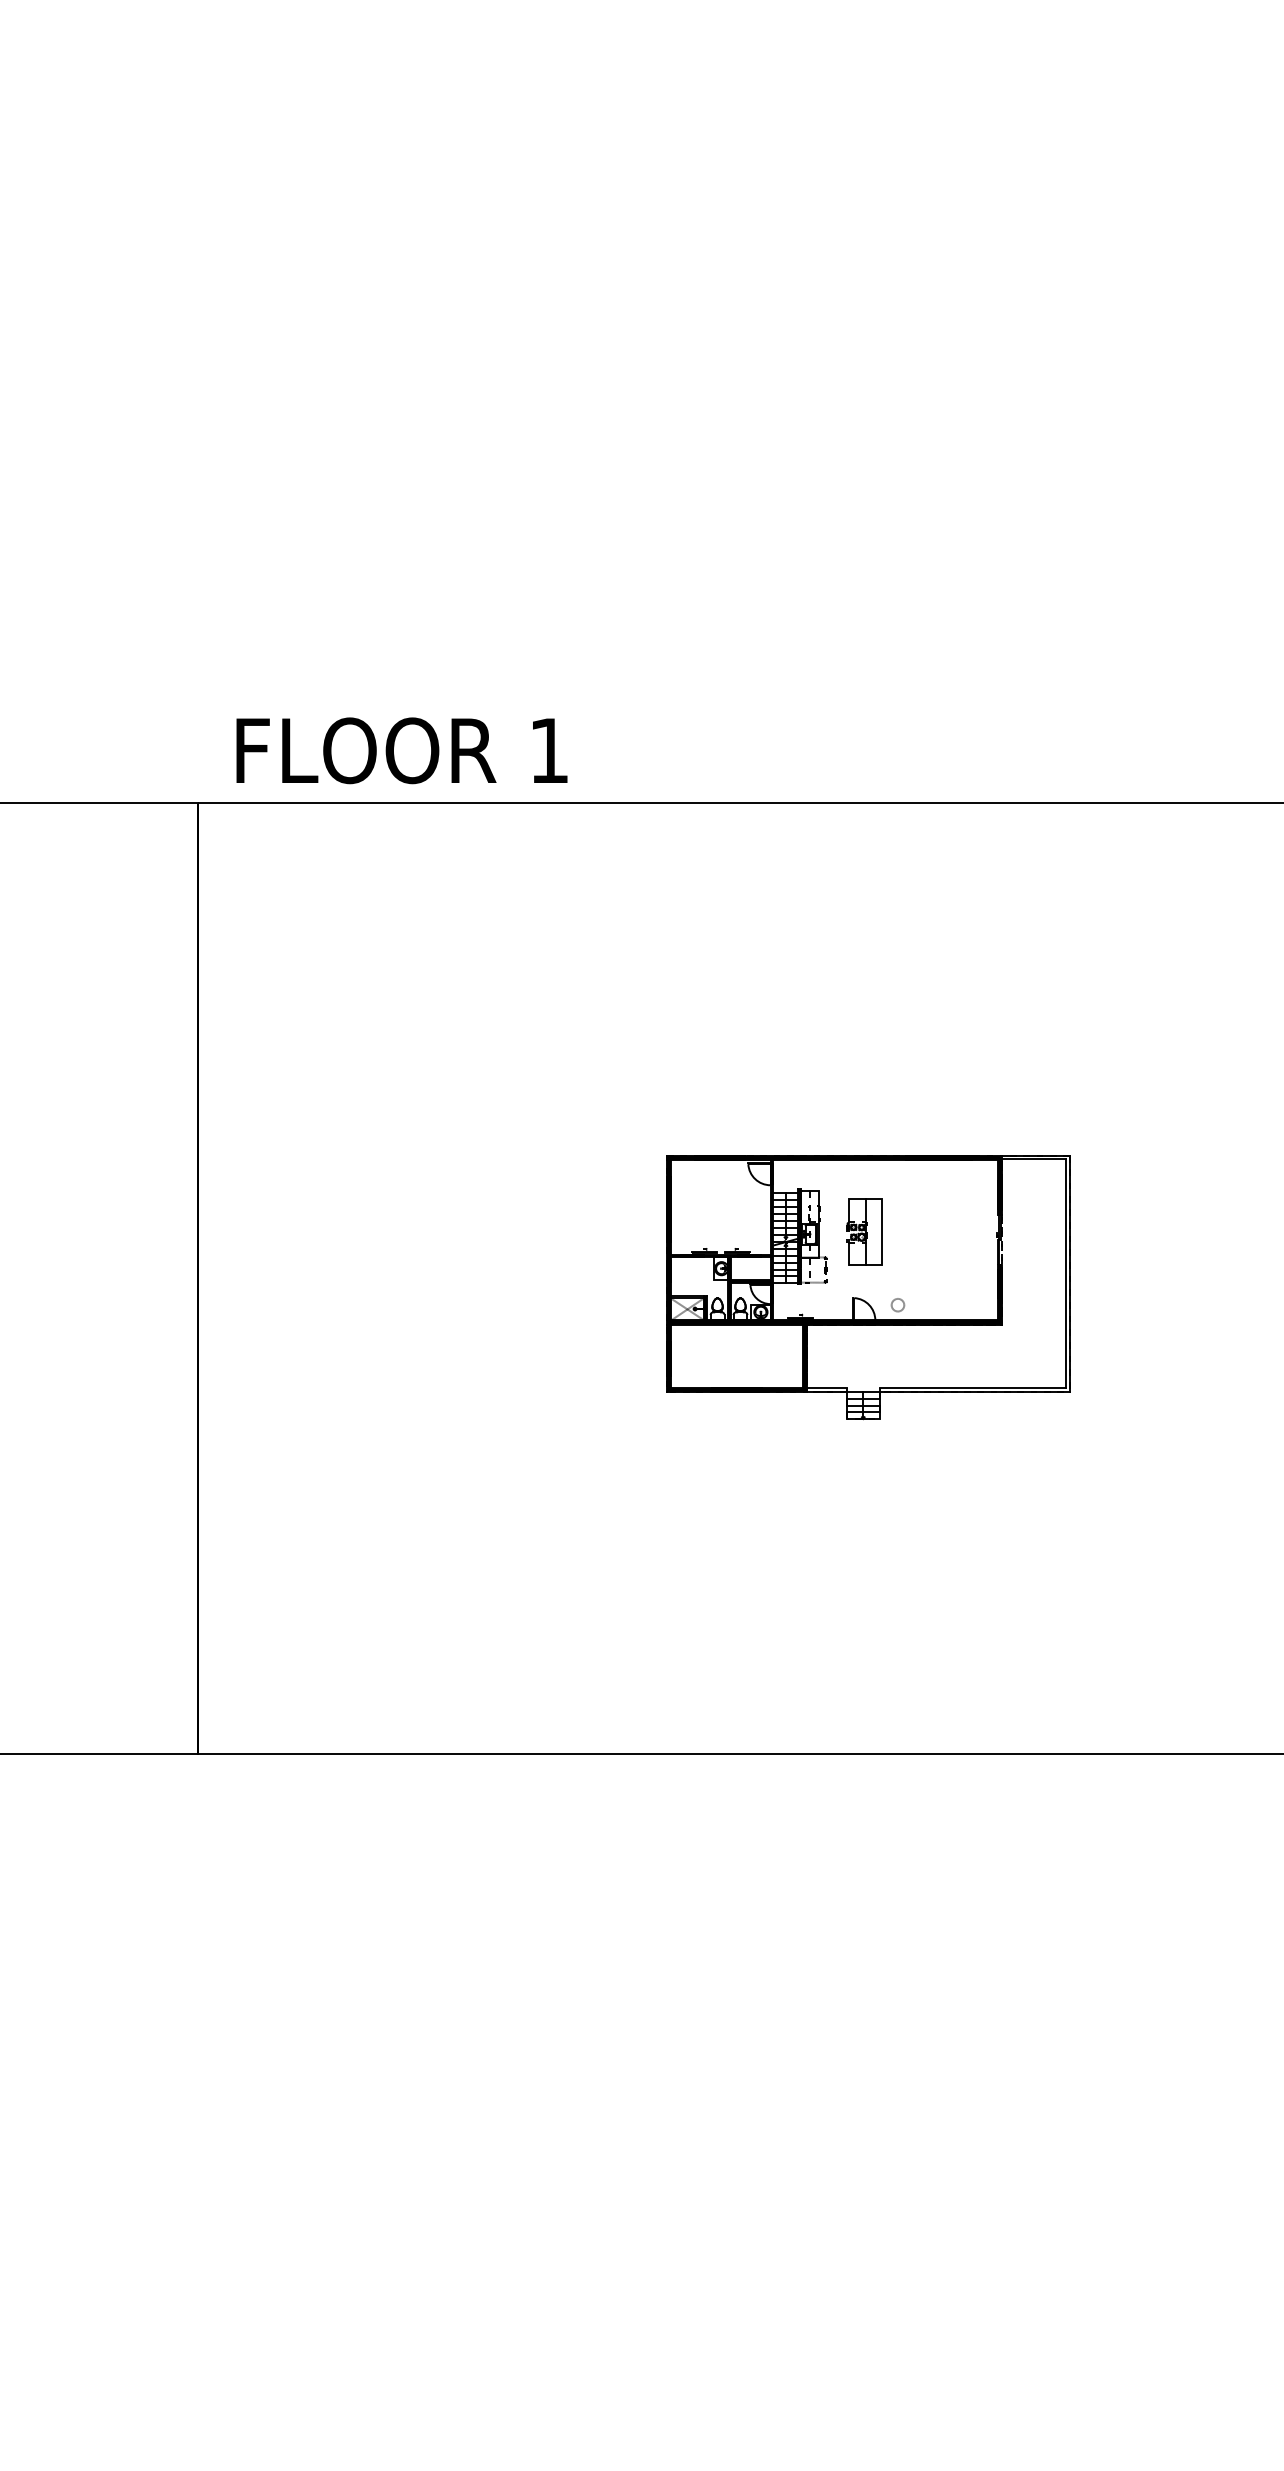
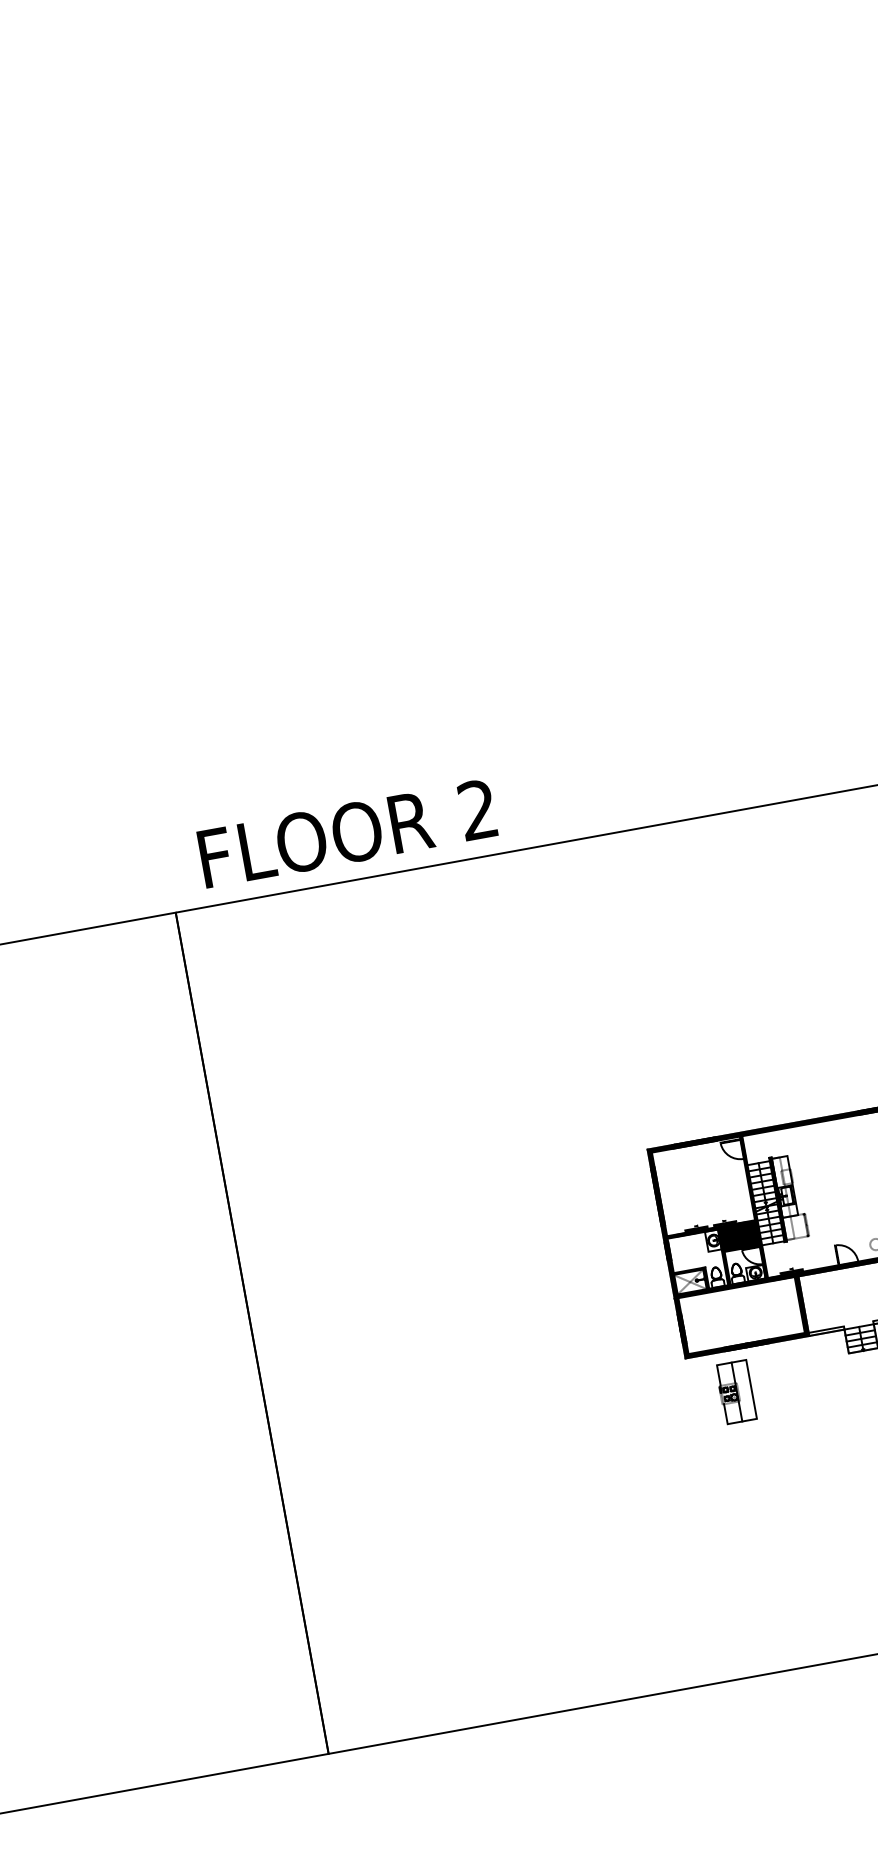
text: (548, 749) -> (477, 808), 1 -> 2
part: (864, 1231) -> (735, 1391), moved

